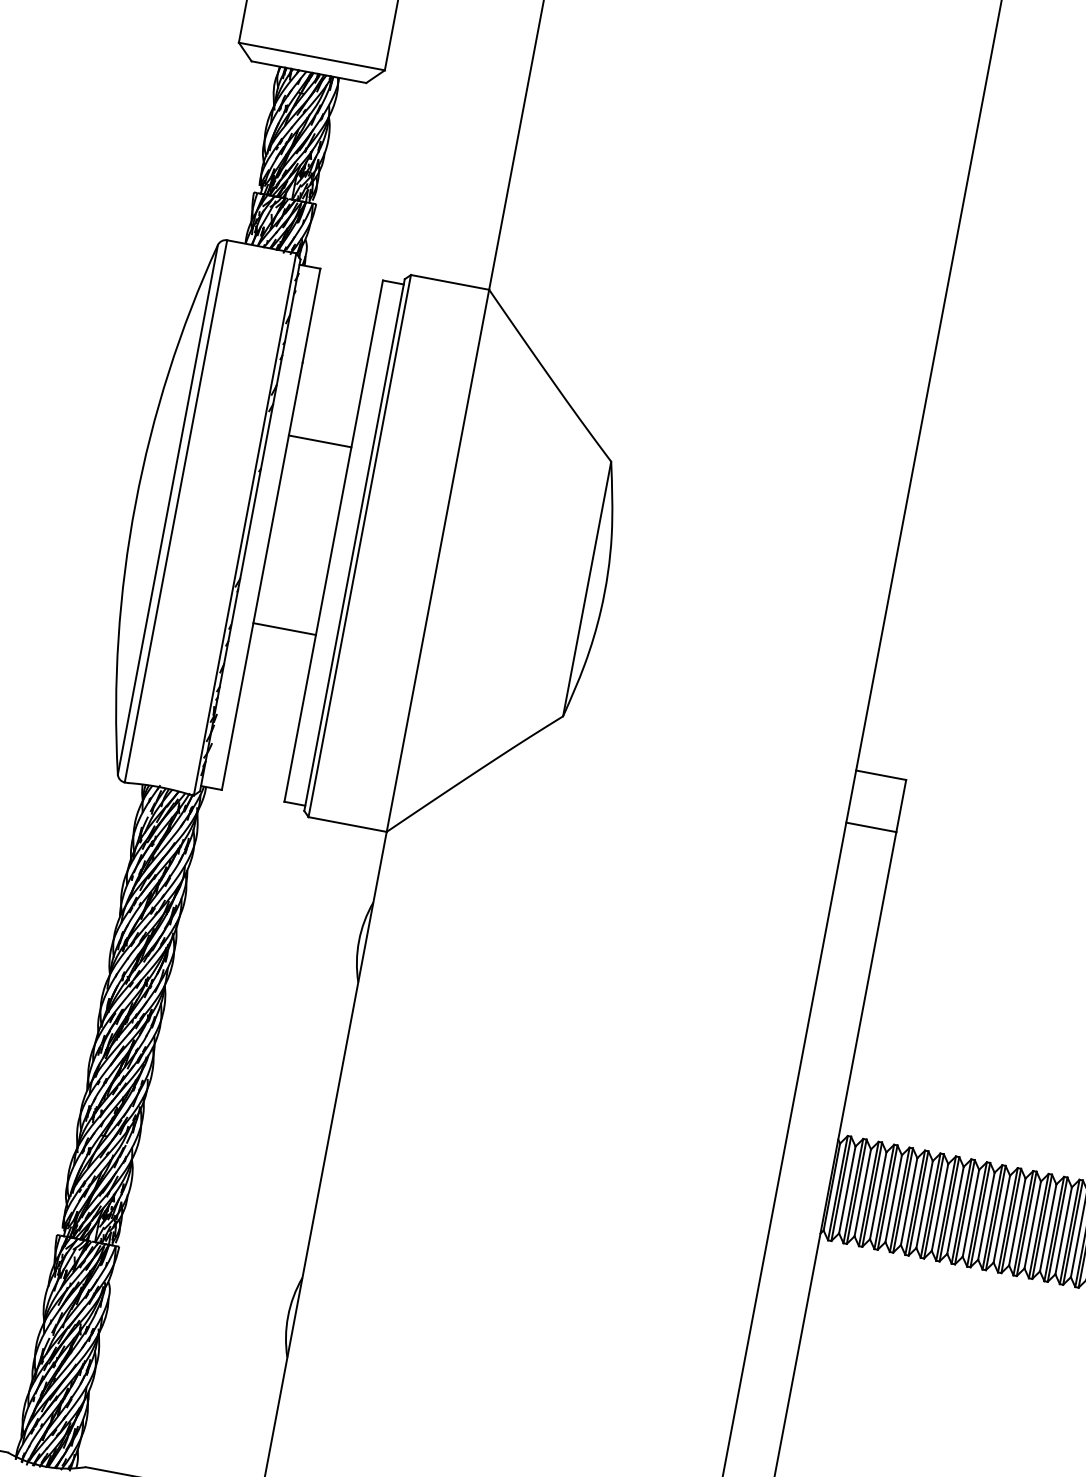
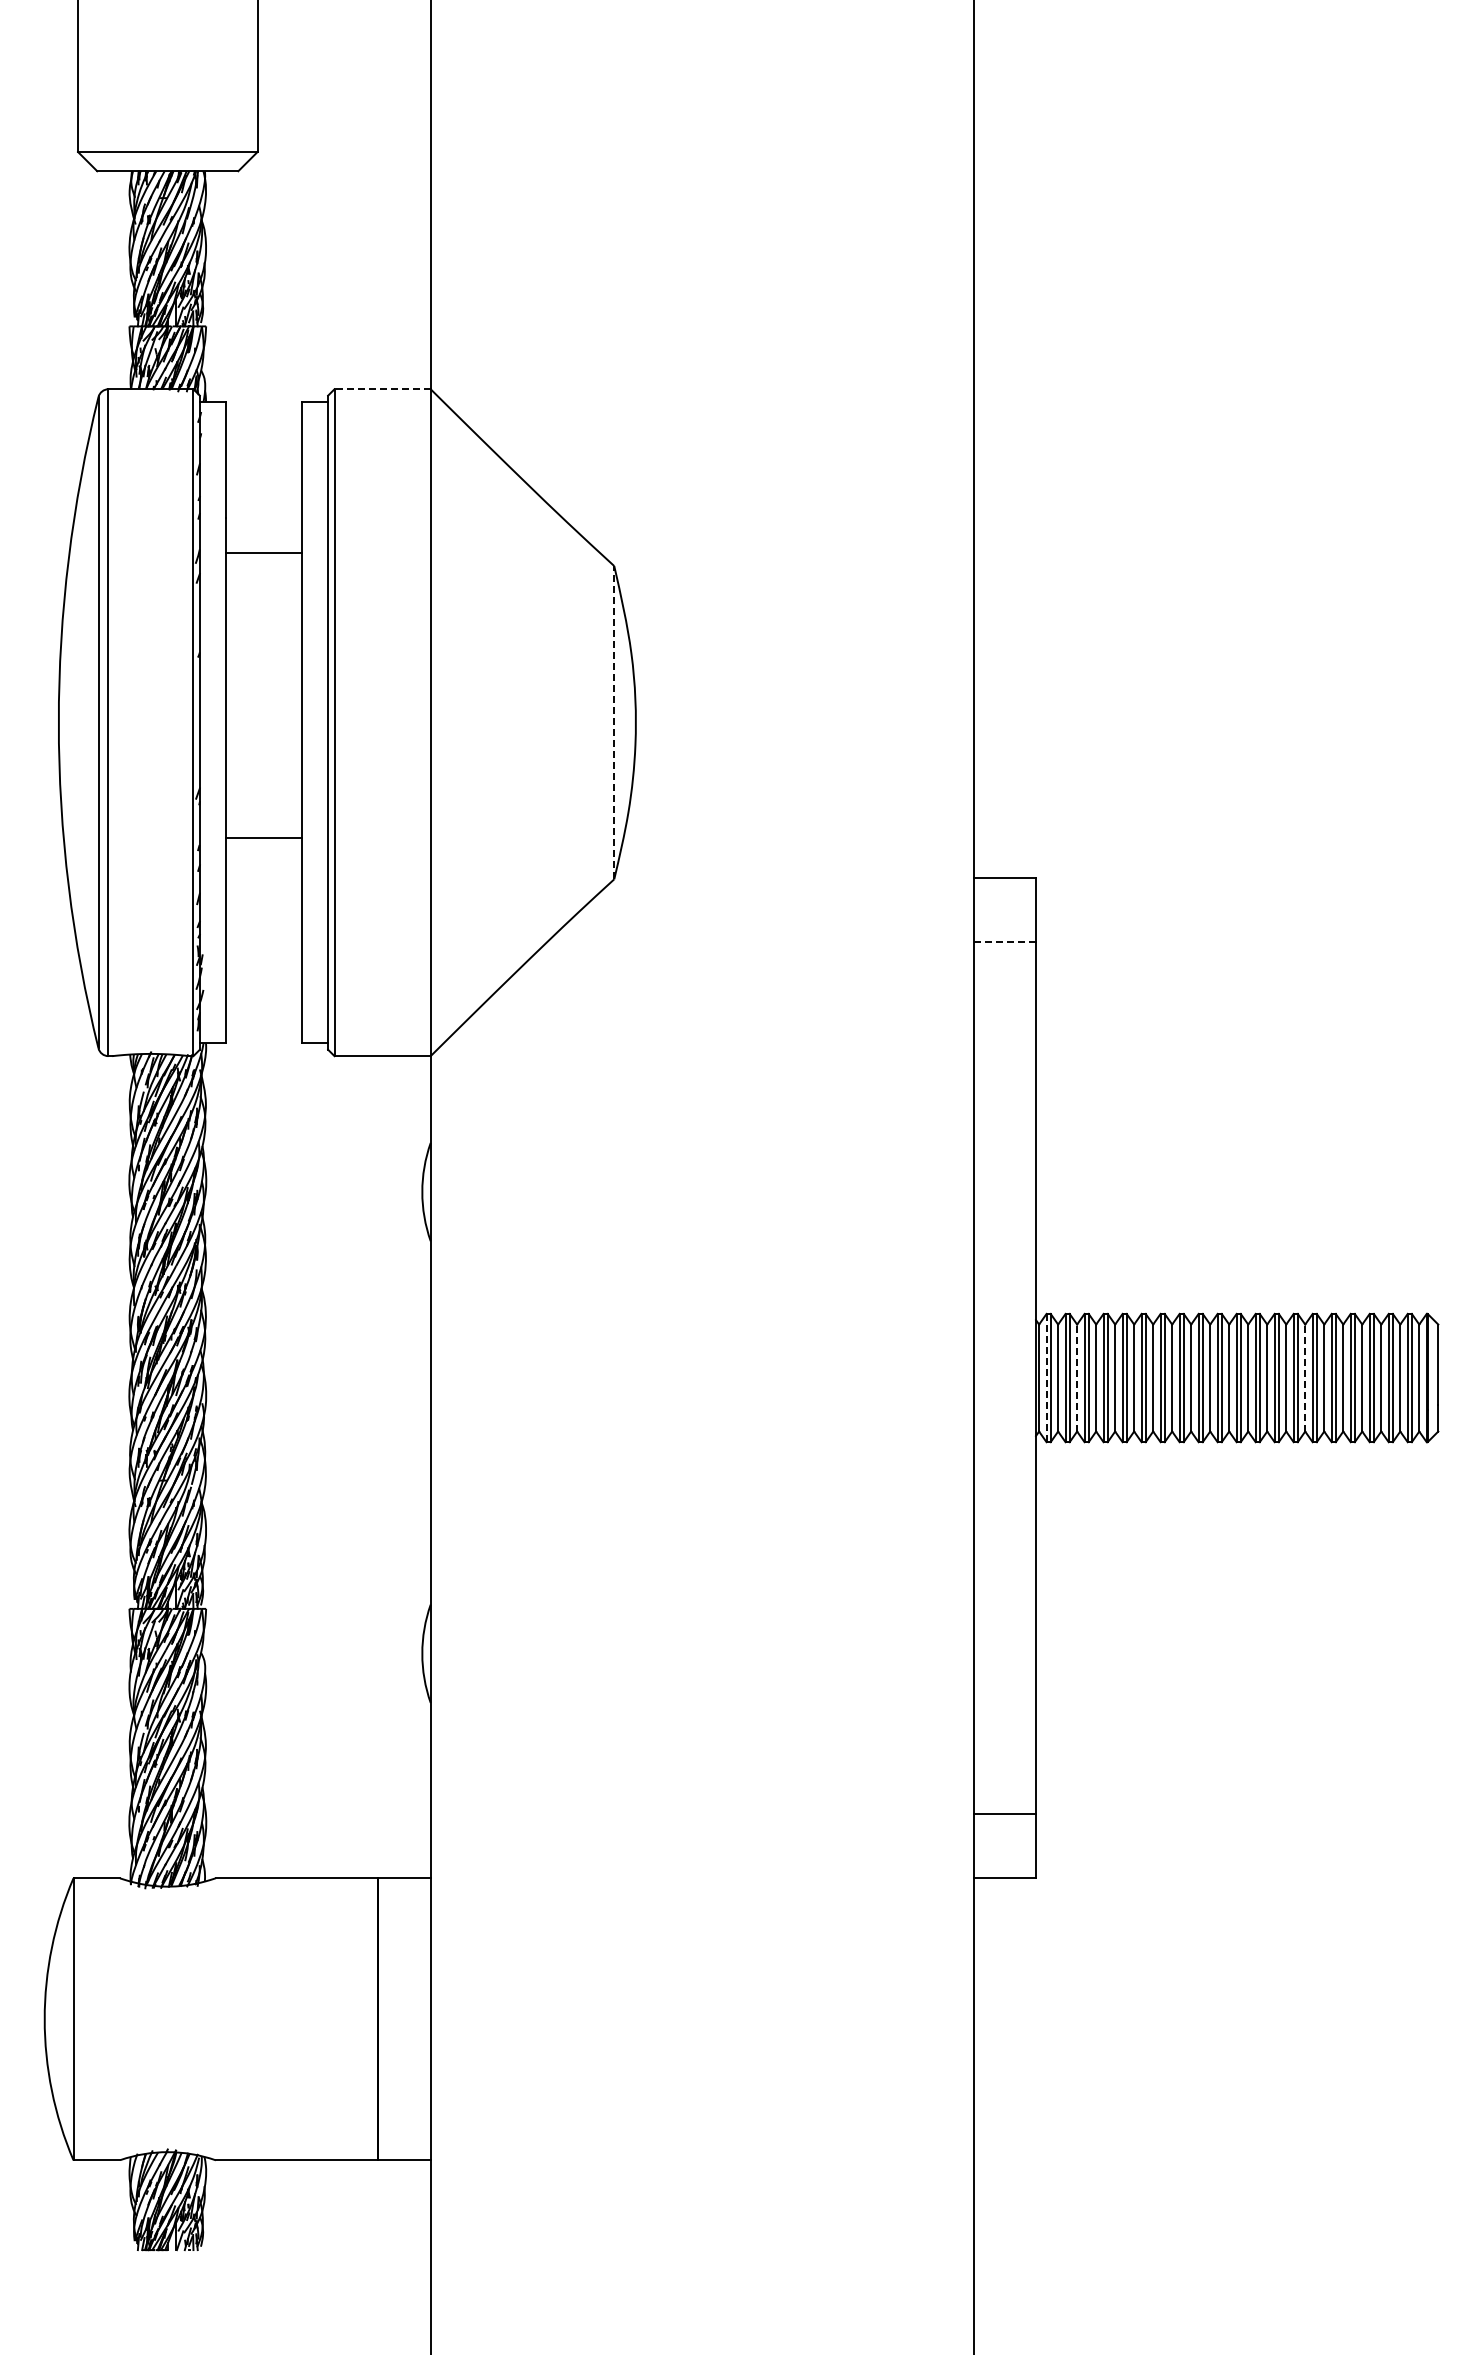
line: (449, 282) -> (382, 389), solid -> dashed
line: (319, 441) -> (263, 553), moved
line: (587, 588) -> (614, 722), solid -> dashed
line: (871, 827) -> (1005, 942), solid -> dashed
line: (837, 1187) -> (1046, 1377), solid -> dashed
line: (863, 1193) -> (1077, 1378), solid -> dashed
line: (1048, 1228) -> (1305, 1378), solid -> dashed

